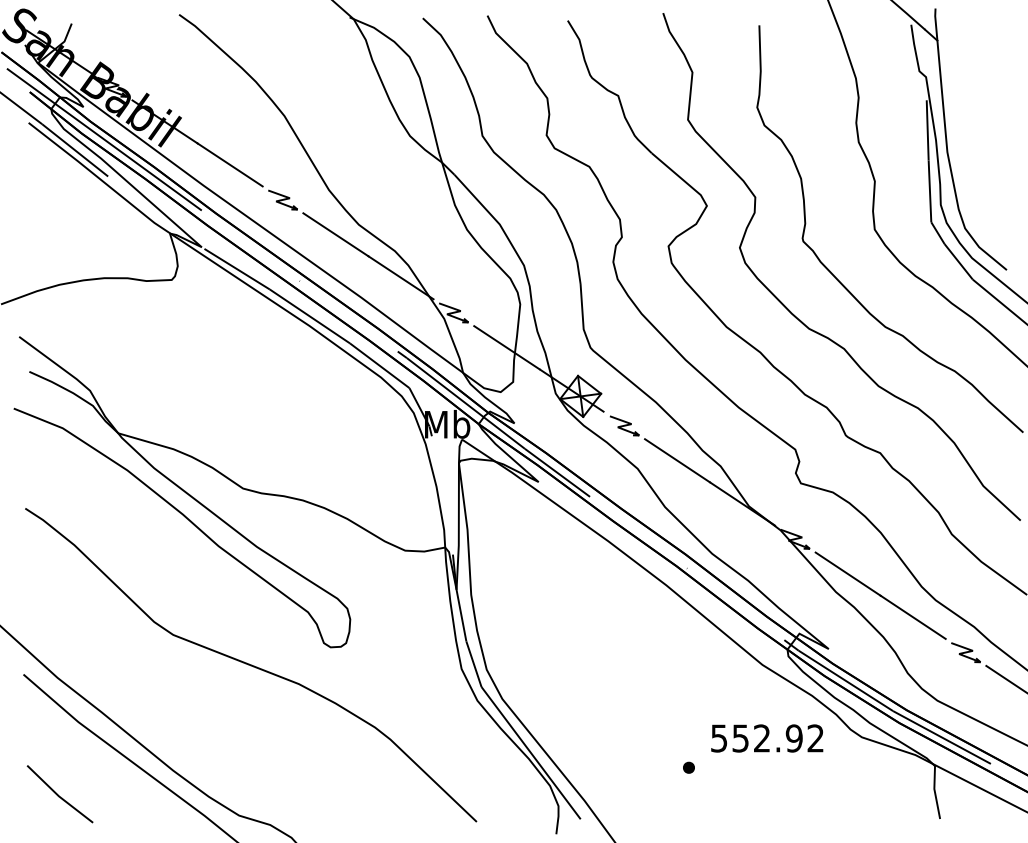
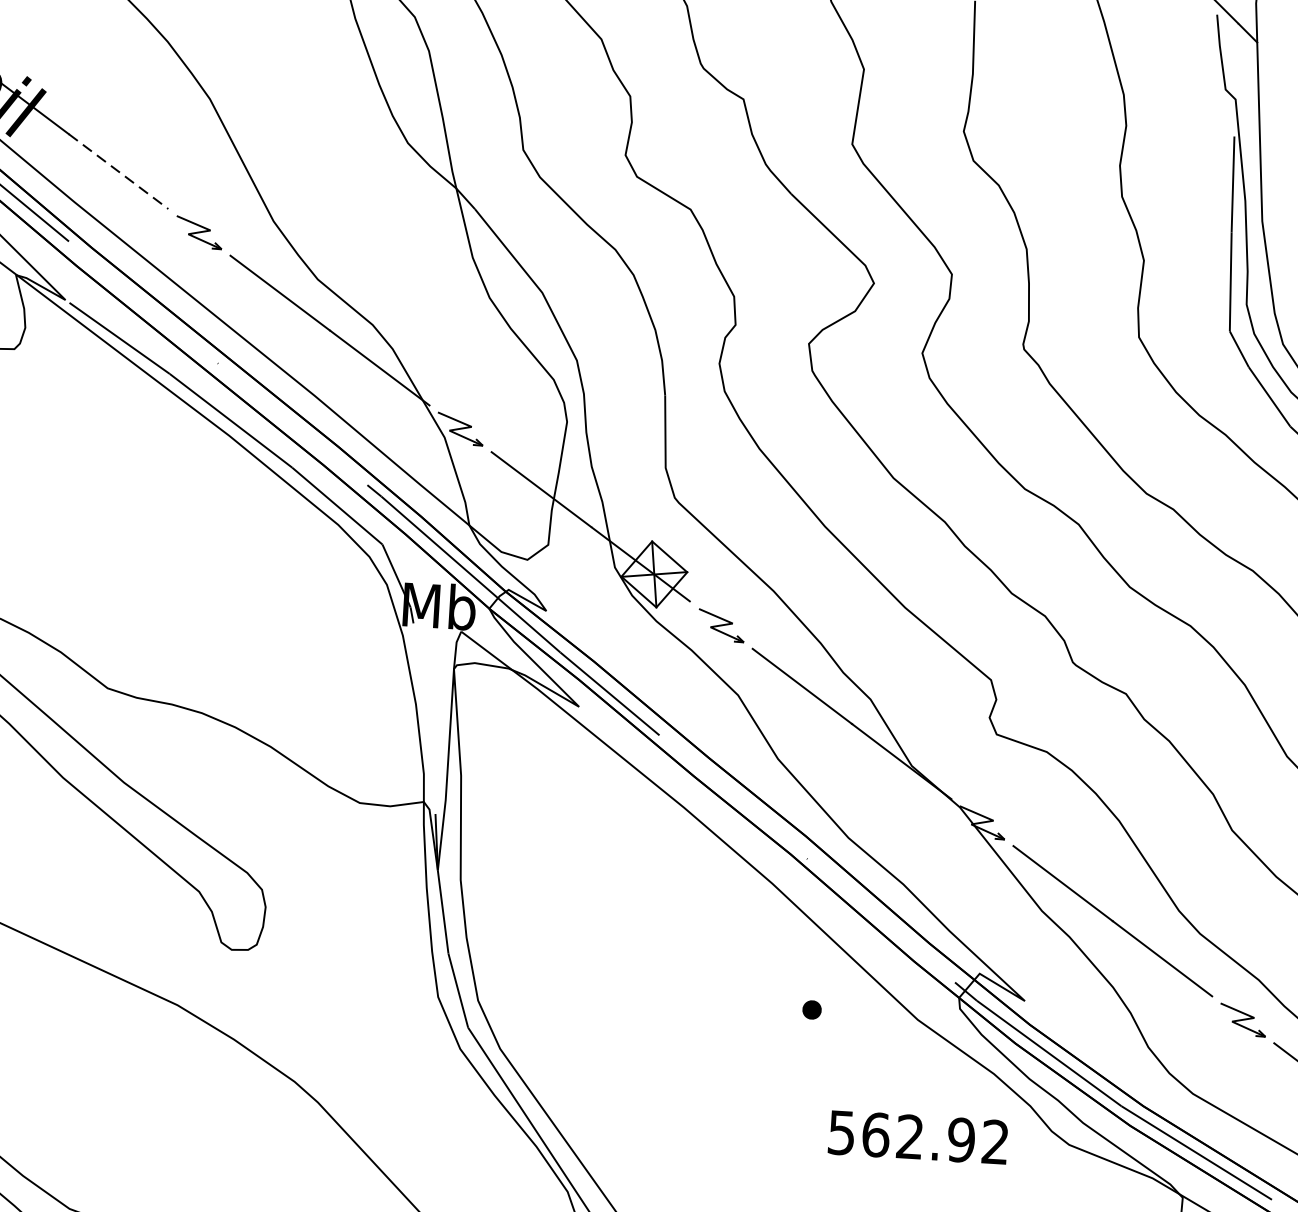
line: (230, 165) -> (119, 172), solid -> dashed
text: (740, 738) -> (875, 1134), 552.92 -> 562.92
part: (688, 767) -> (811, 1009), moved

